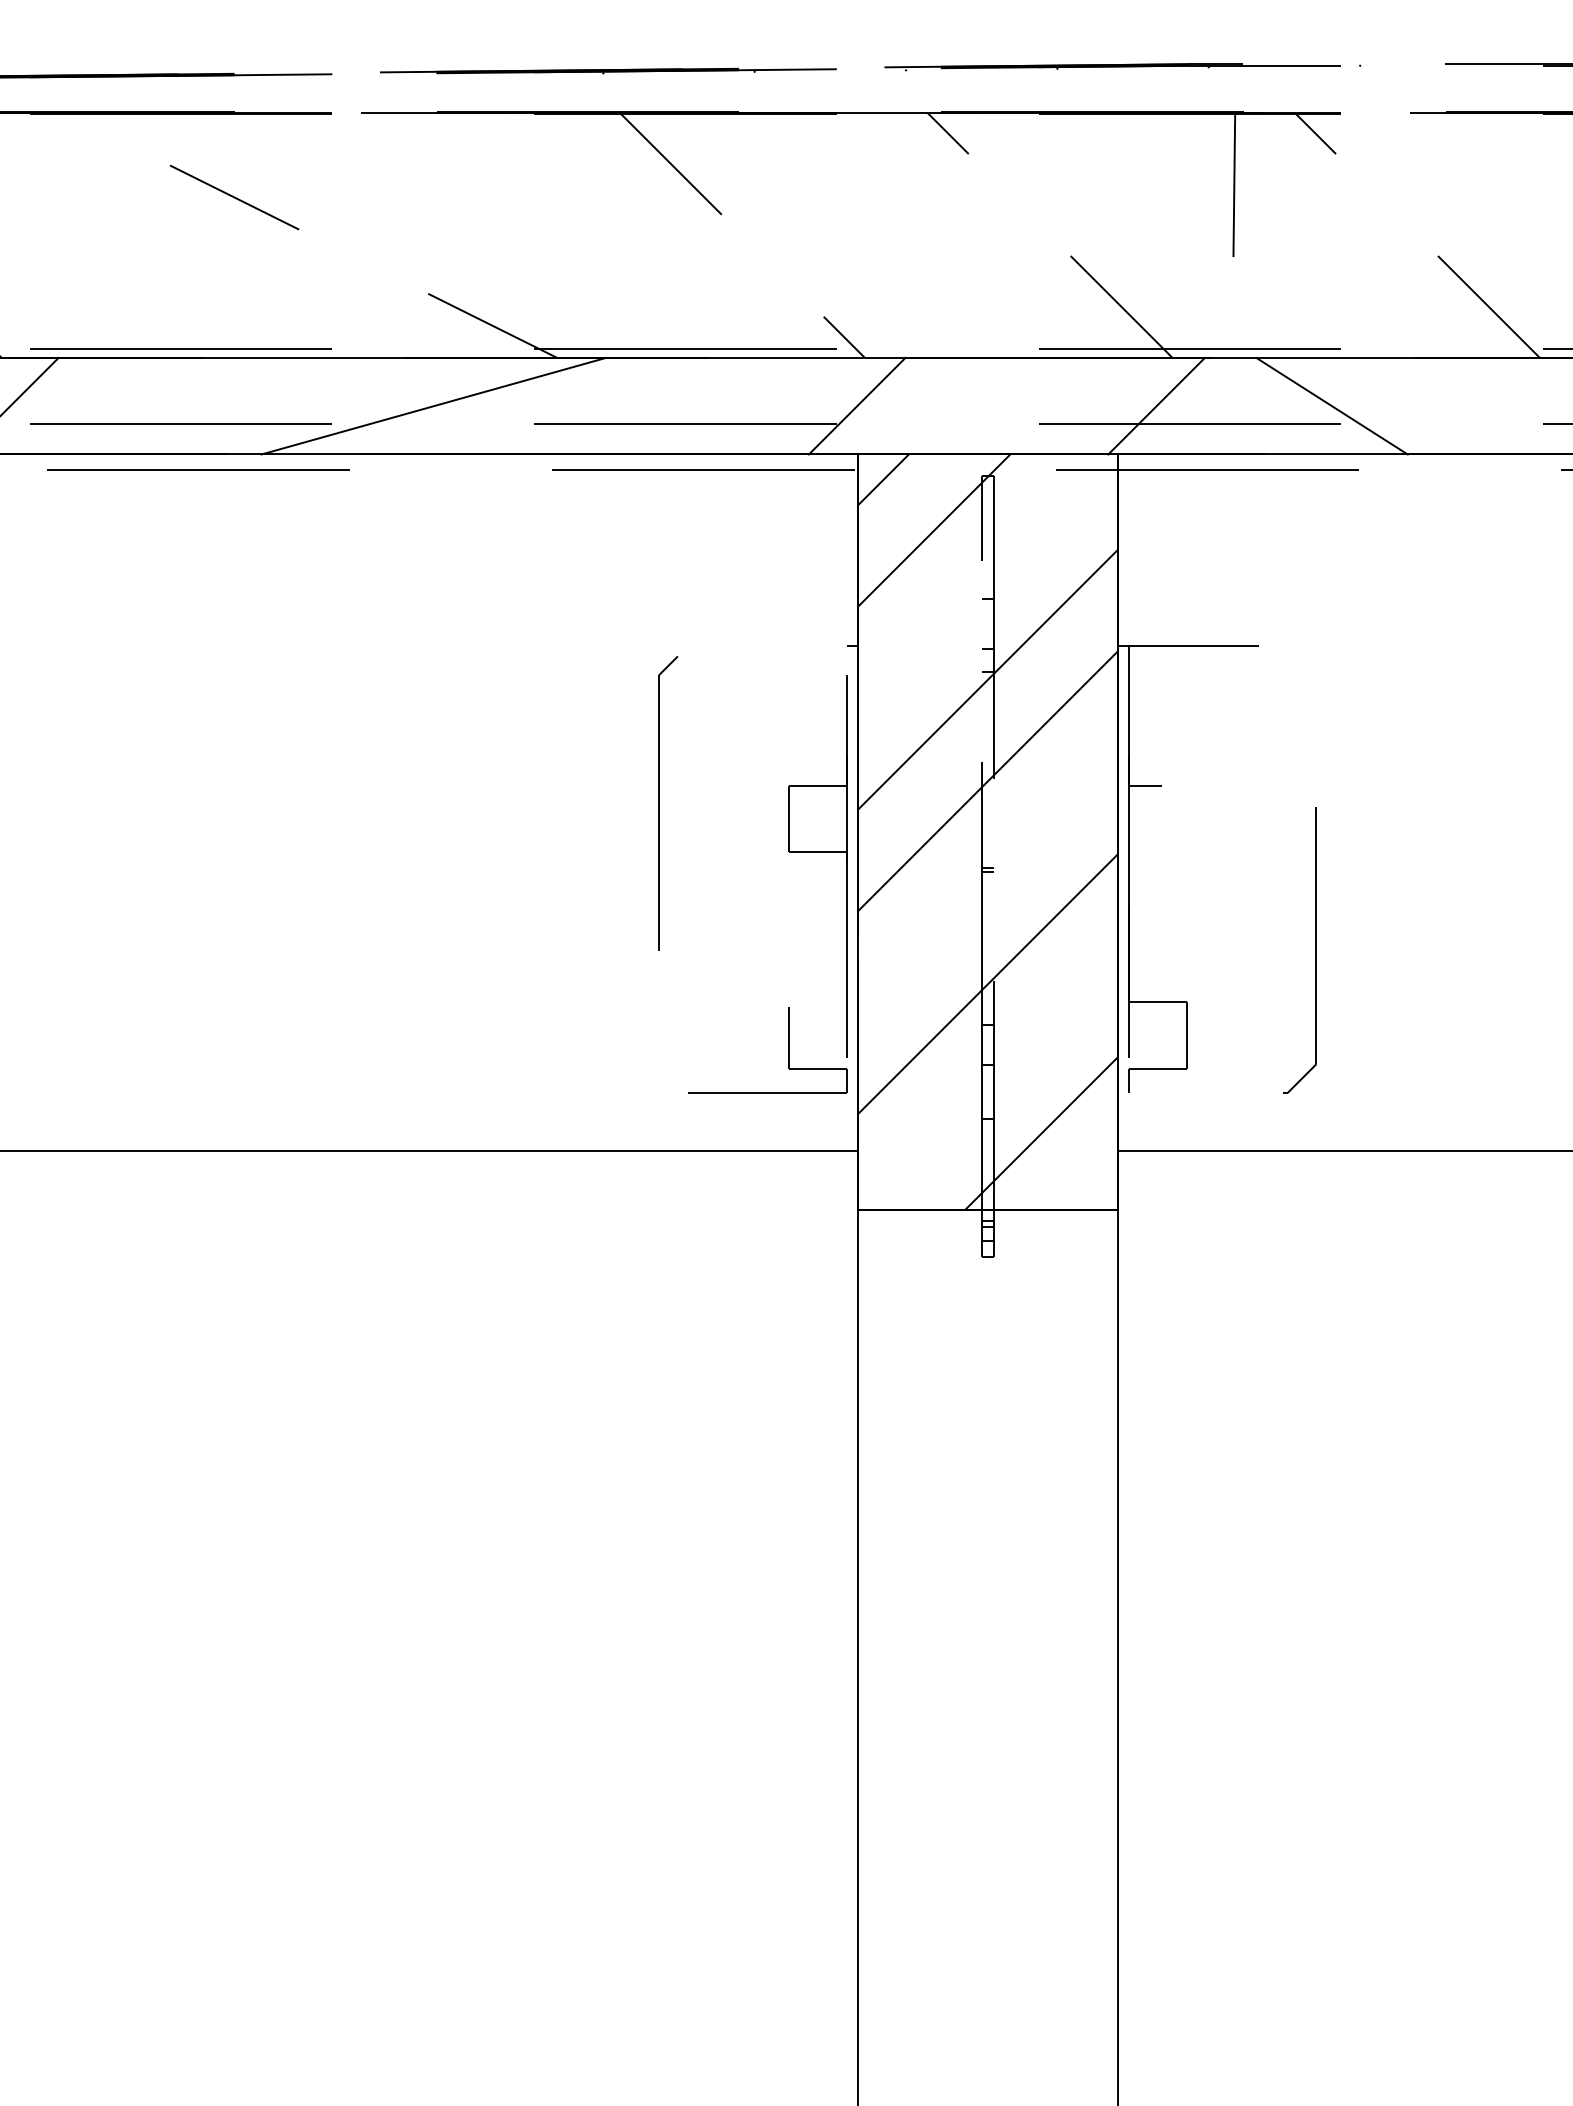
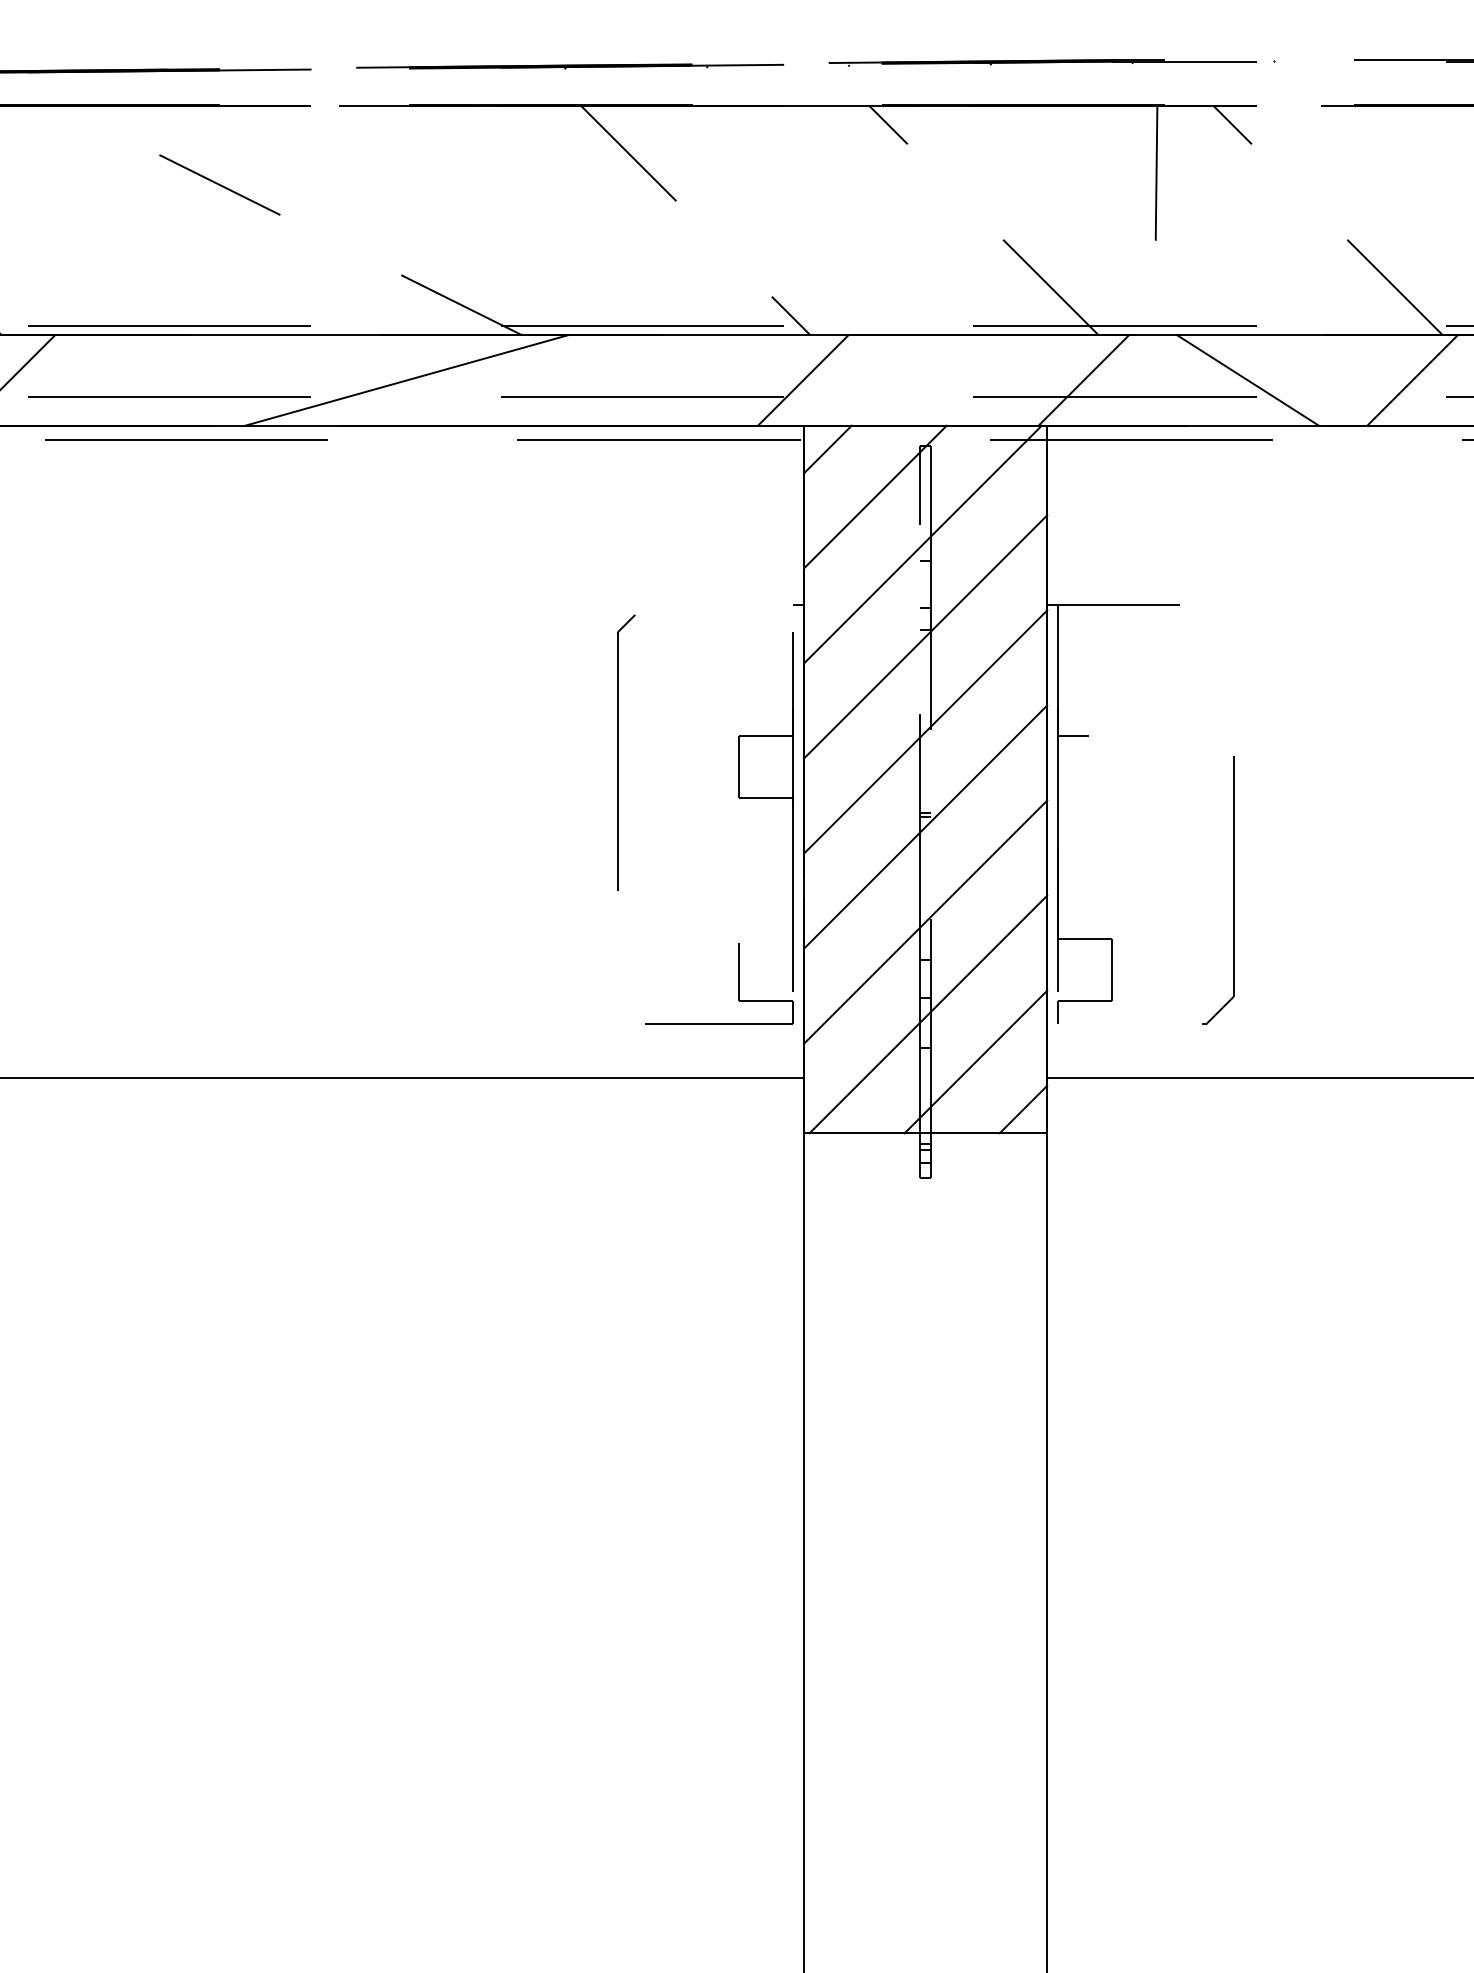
line: (1507, 405) -> (1412, 379), added
line: (984, 581) -> (922, 544), added
line: (987, 882) -> (925, 826), added
line: (990, 1082) -> (928, 1014), added
line: (1091, 1184) -> (1022, 1109), added

